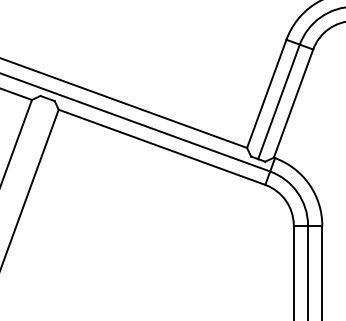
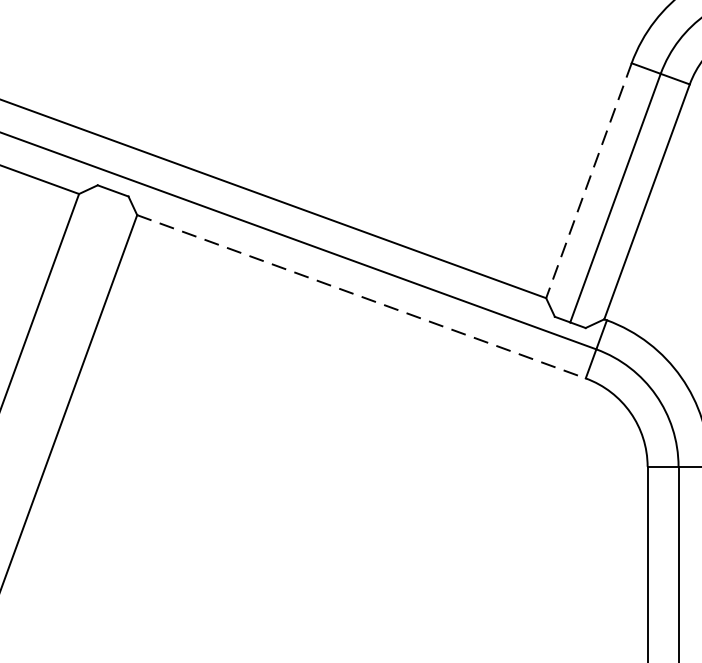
line: (266, 93) -> (588, 179), solid -> dashed
line: (162, 147) -> (362, 297), solid -> dashed

